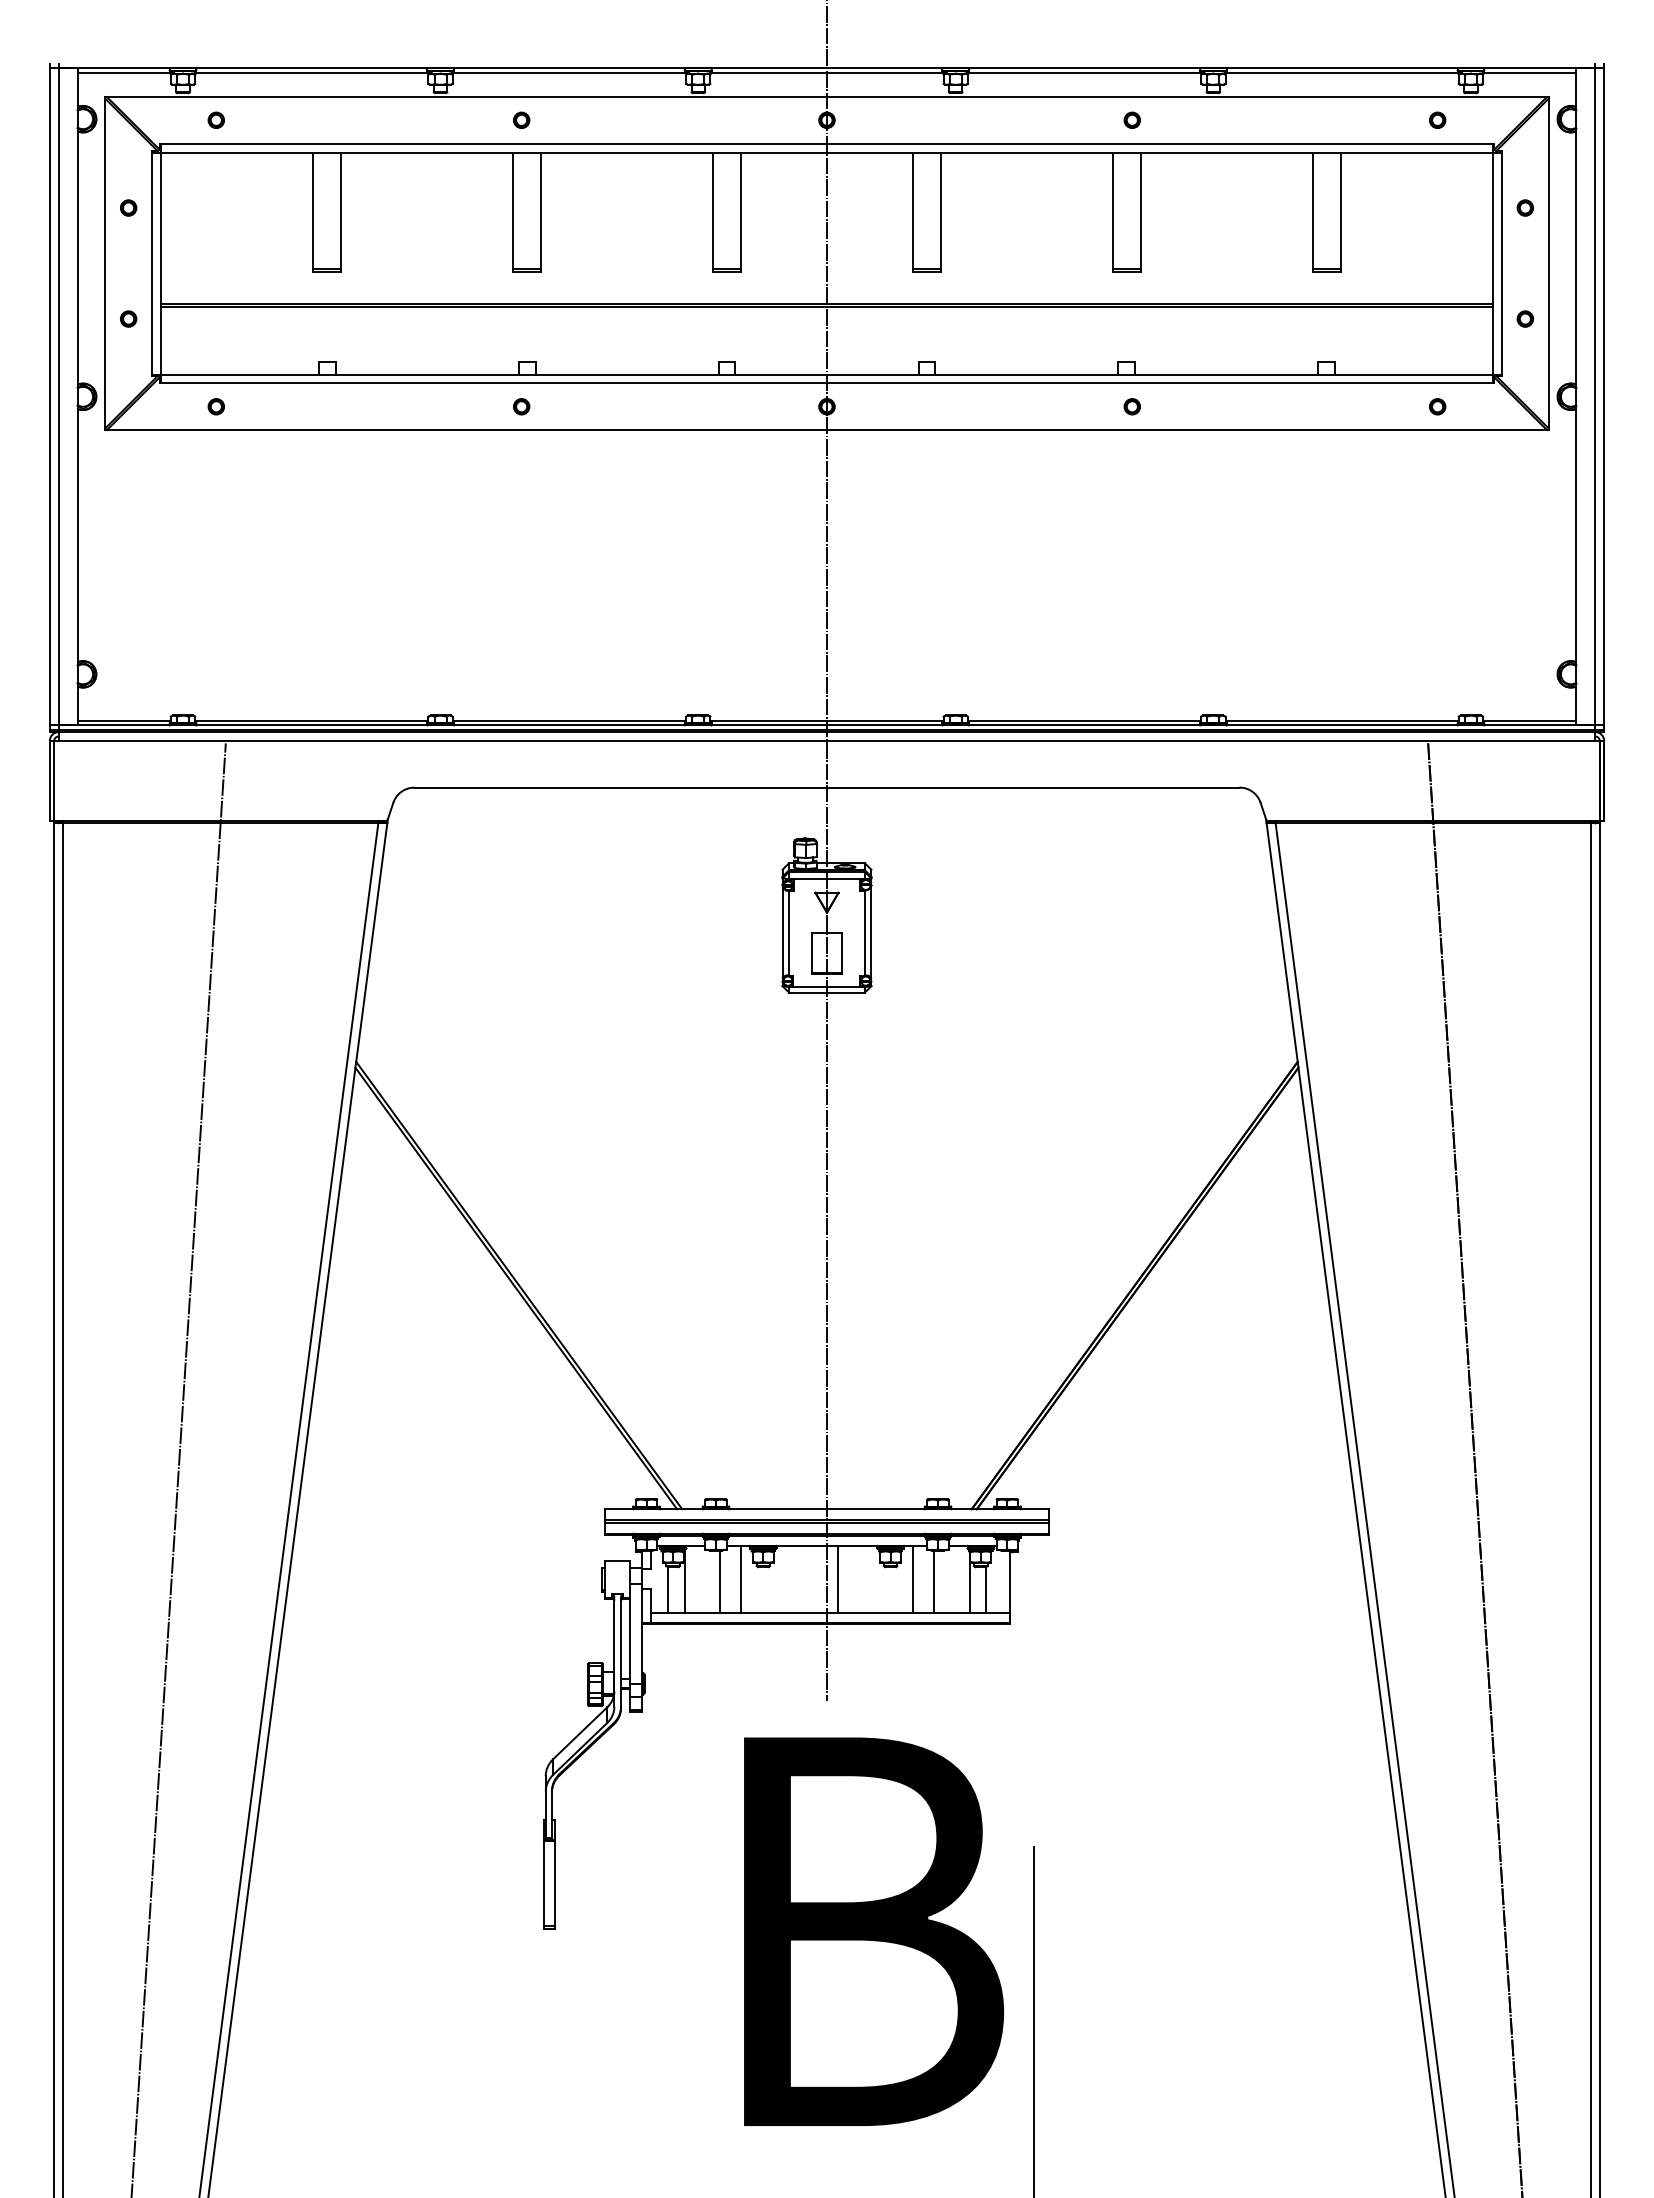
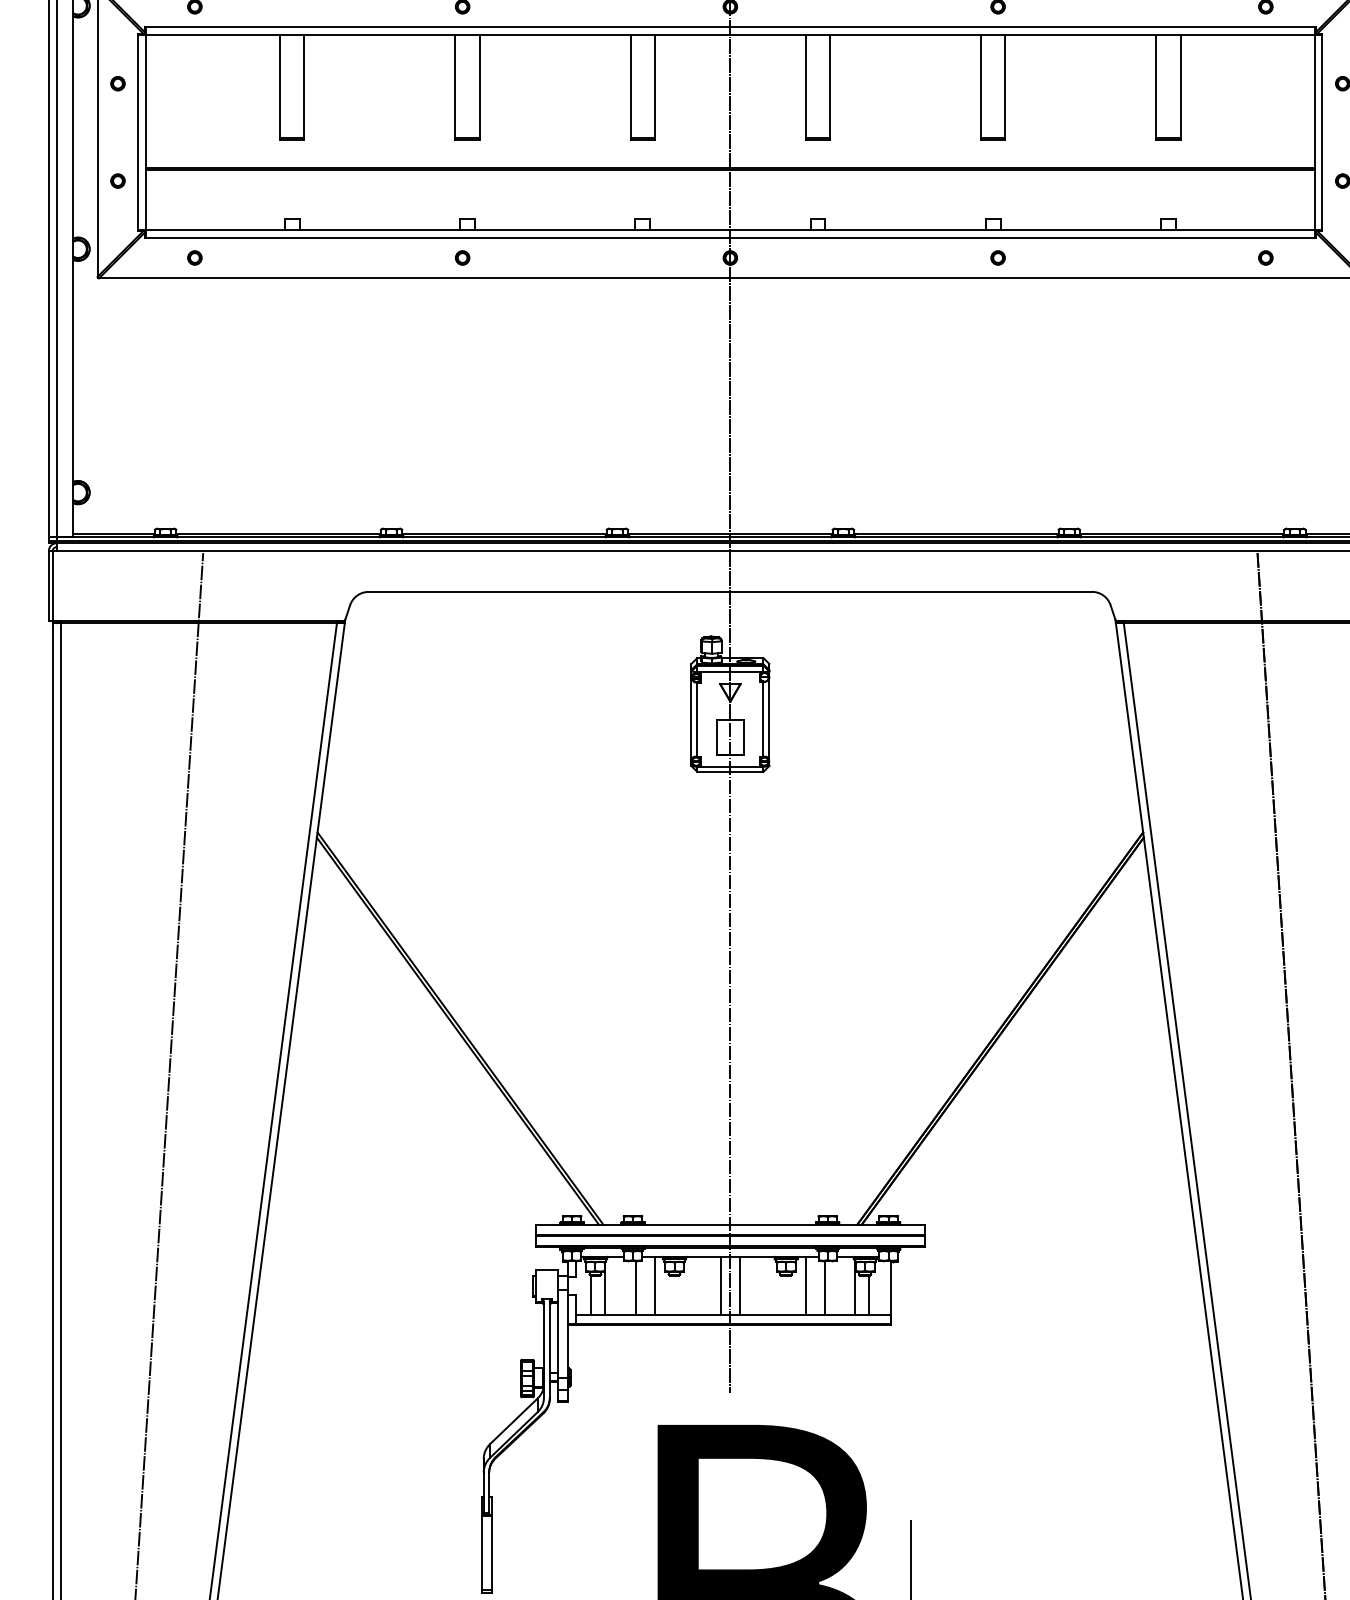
line: (815, 1578) -> (720, 1285), added

